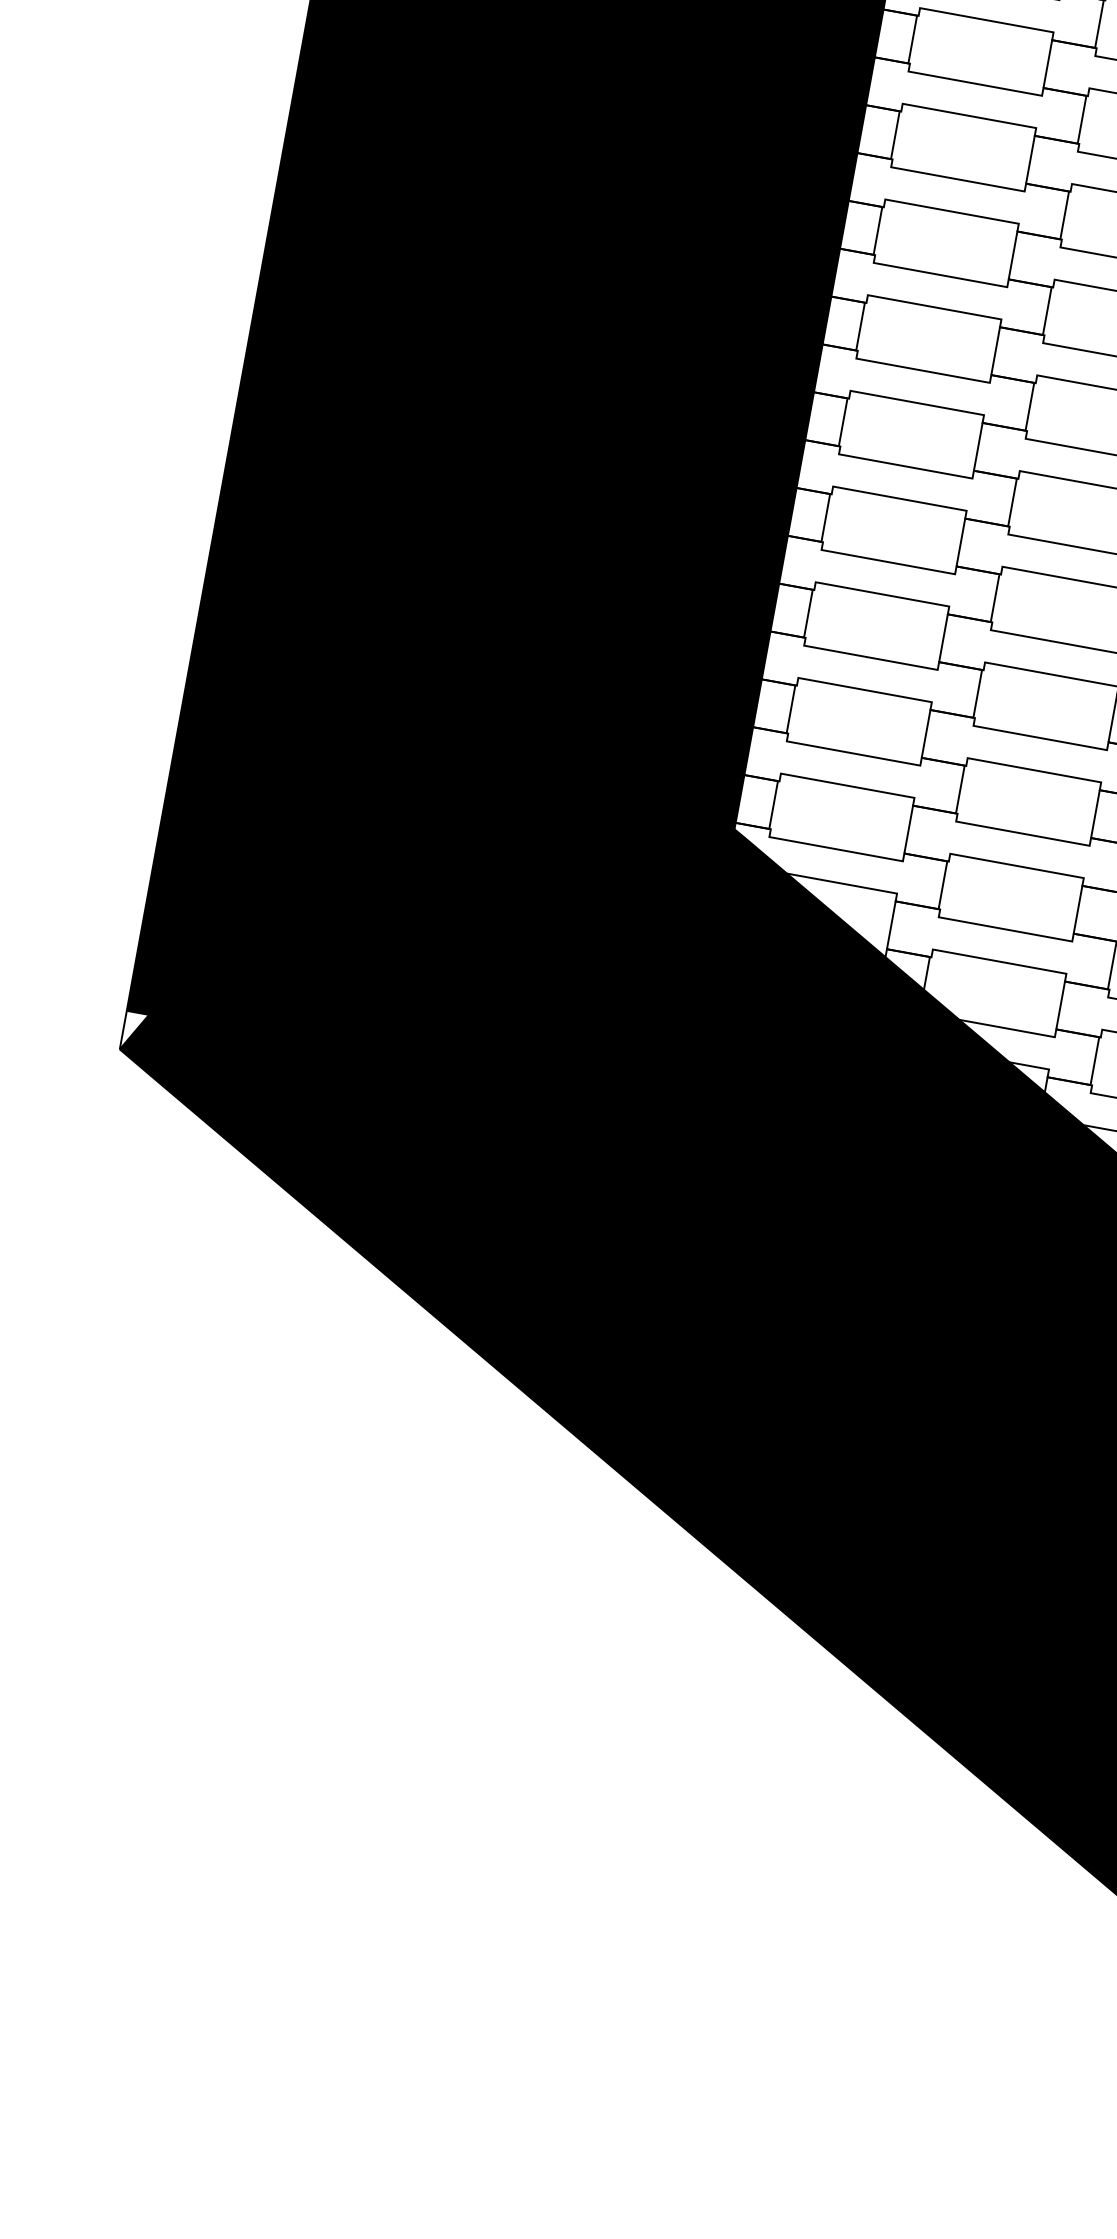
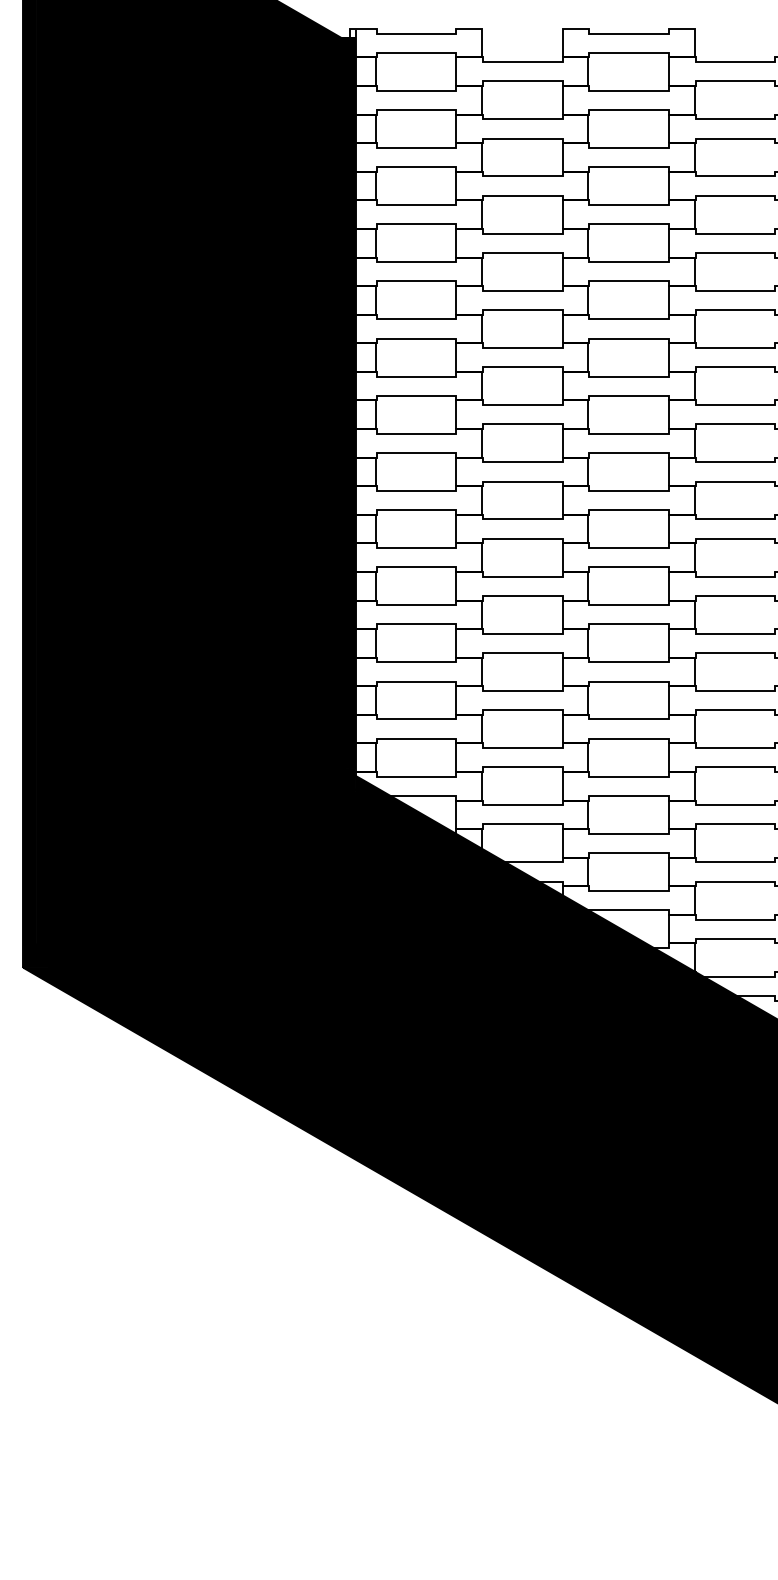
fill: (134, 1030) -> (29, 955), added

